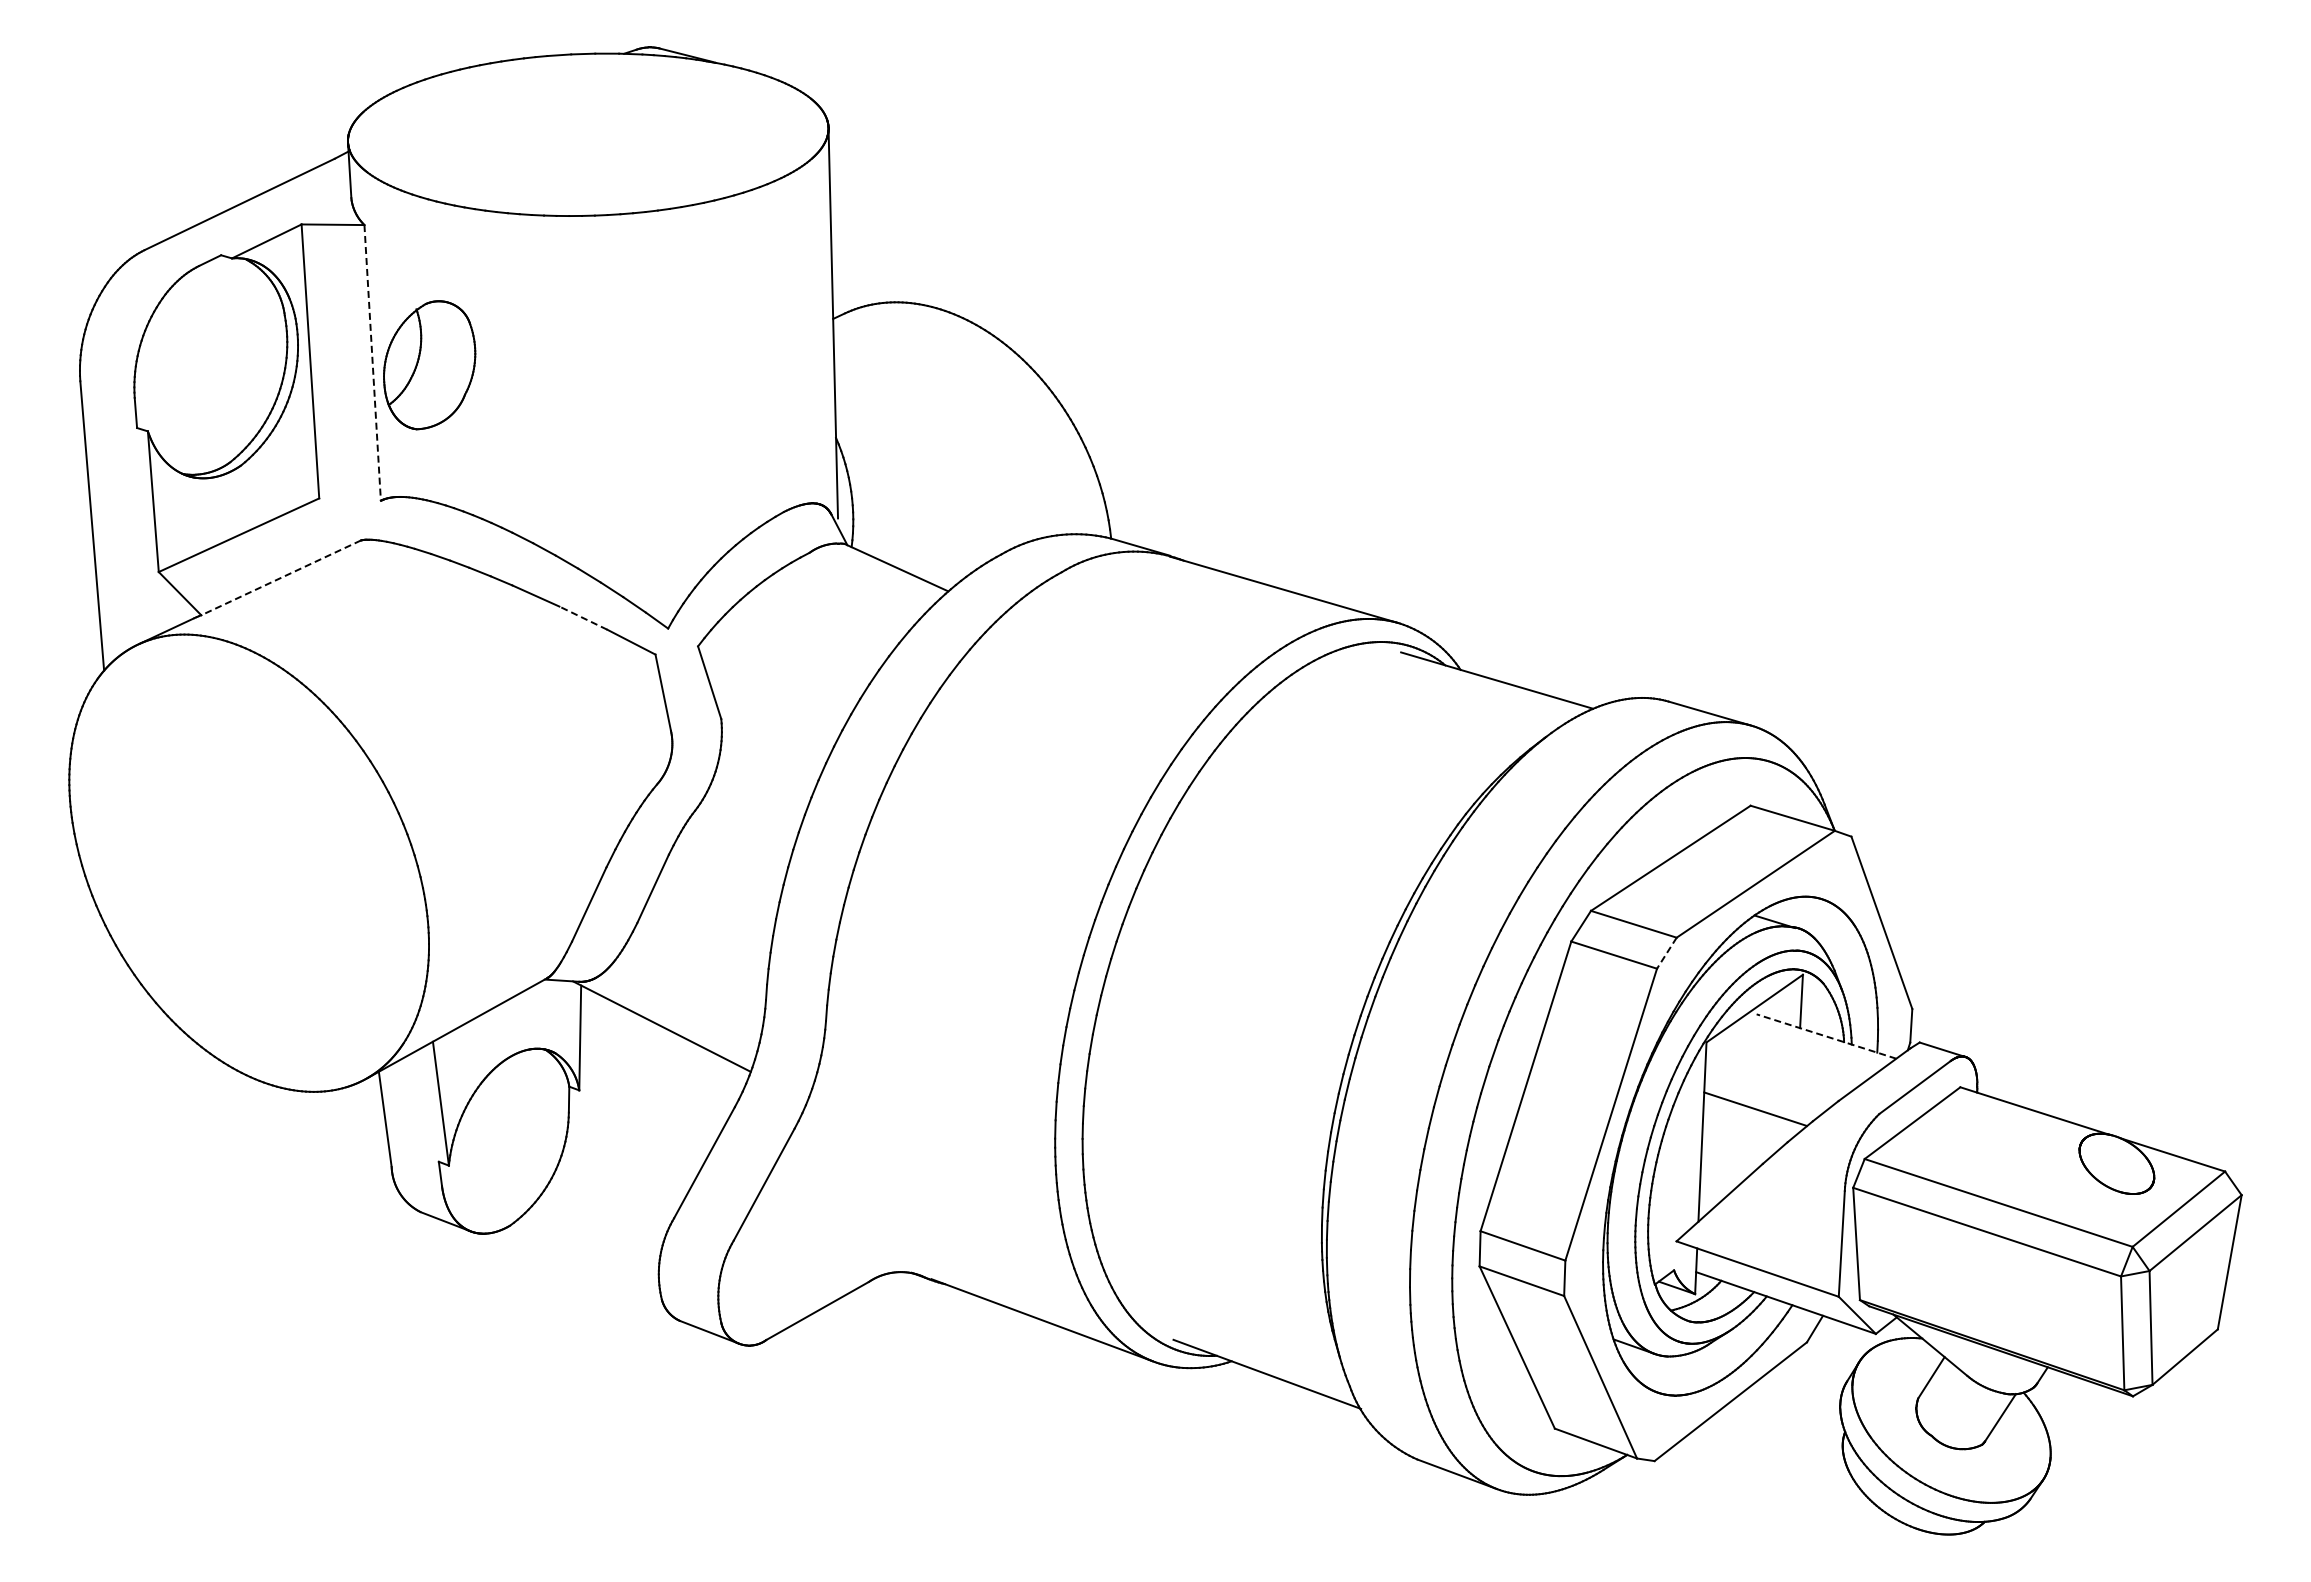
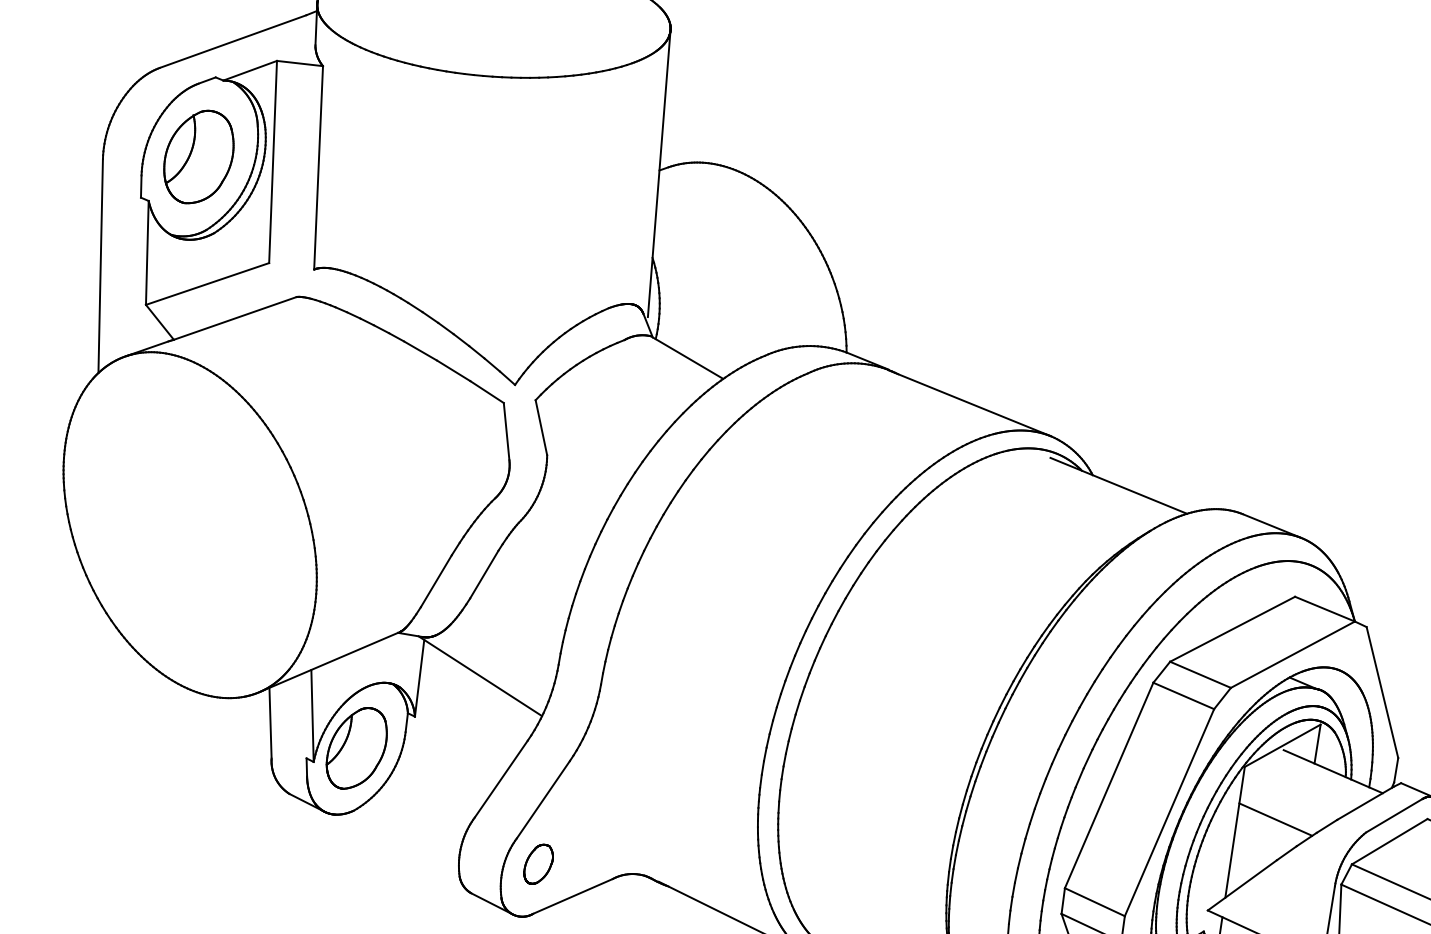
line: (372, 363) -> (318, 168), dashed -> solid
part: (429, 365) -> (198, 157), moved
line: (280, 578) -> (234, 318), dashed -> solid
line: (583, 618) -> (453, 371), dashed -> solid
line: (1666, 953) -> (1222, 698), dashed -> solid
line: (1826, 1036) -> (1333, 771), dashed -> solid
part: (505, 1141) -> (356, 748), added
part: (766, 1272) -> (538, 864), added

